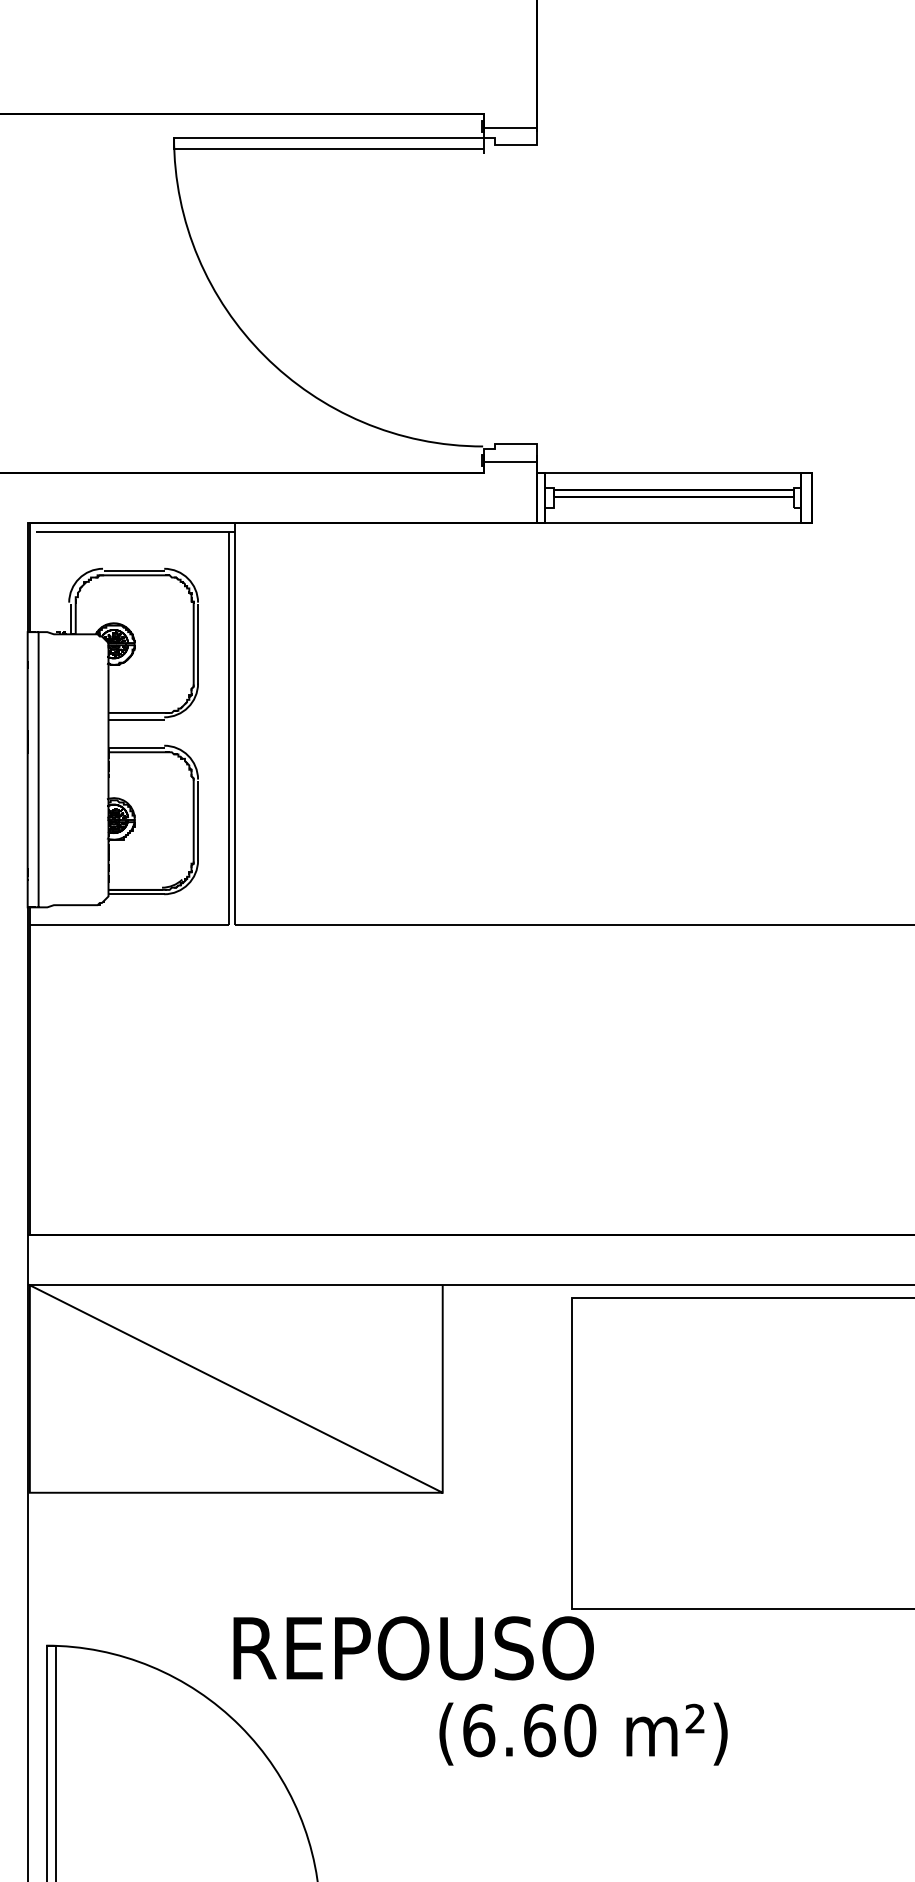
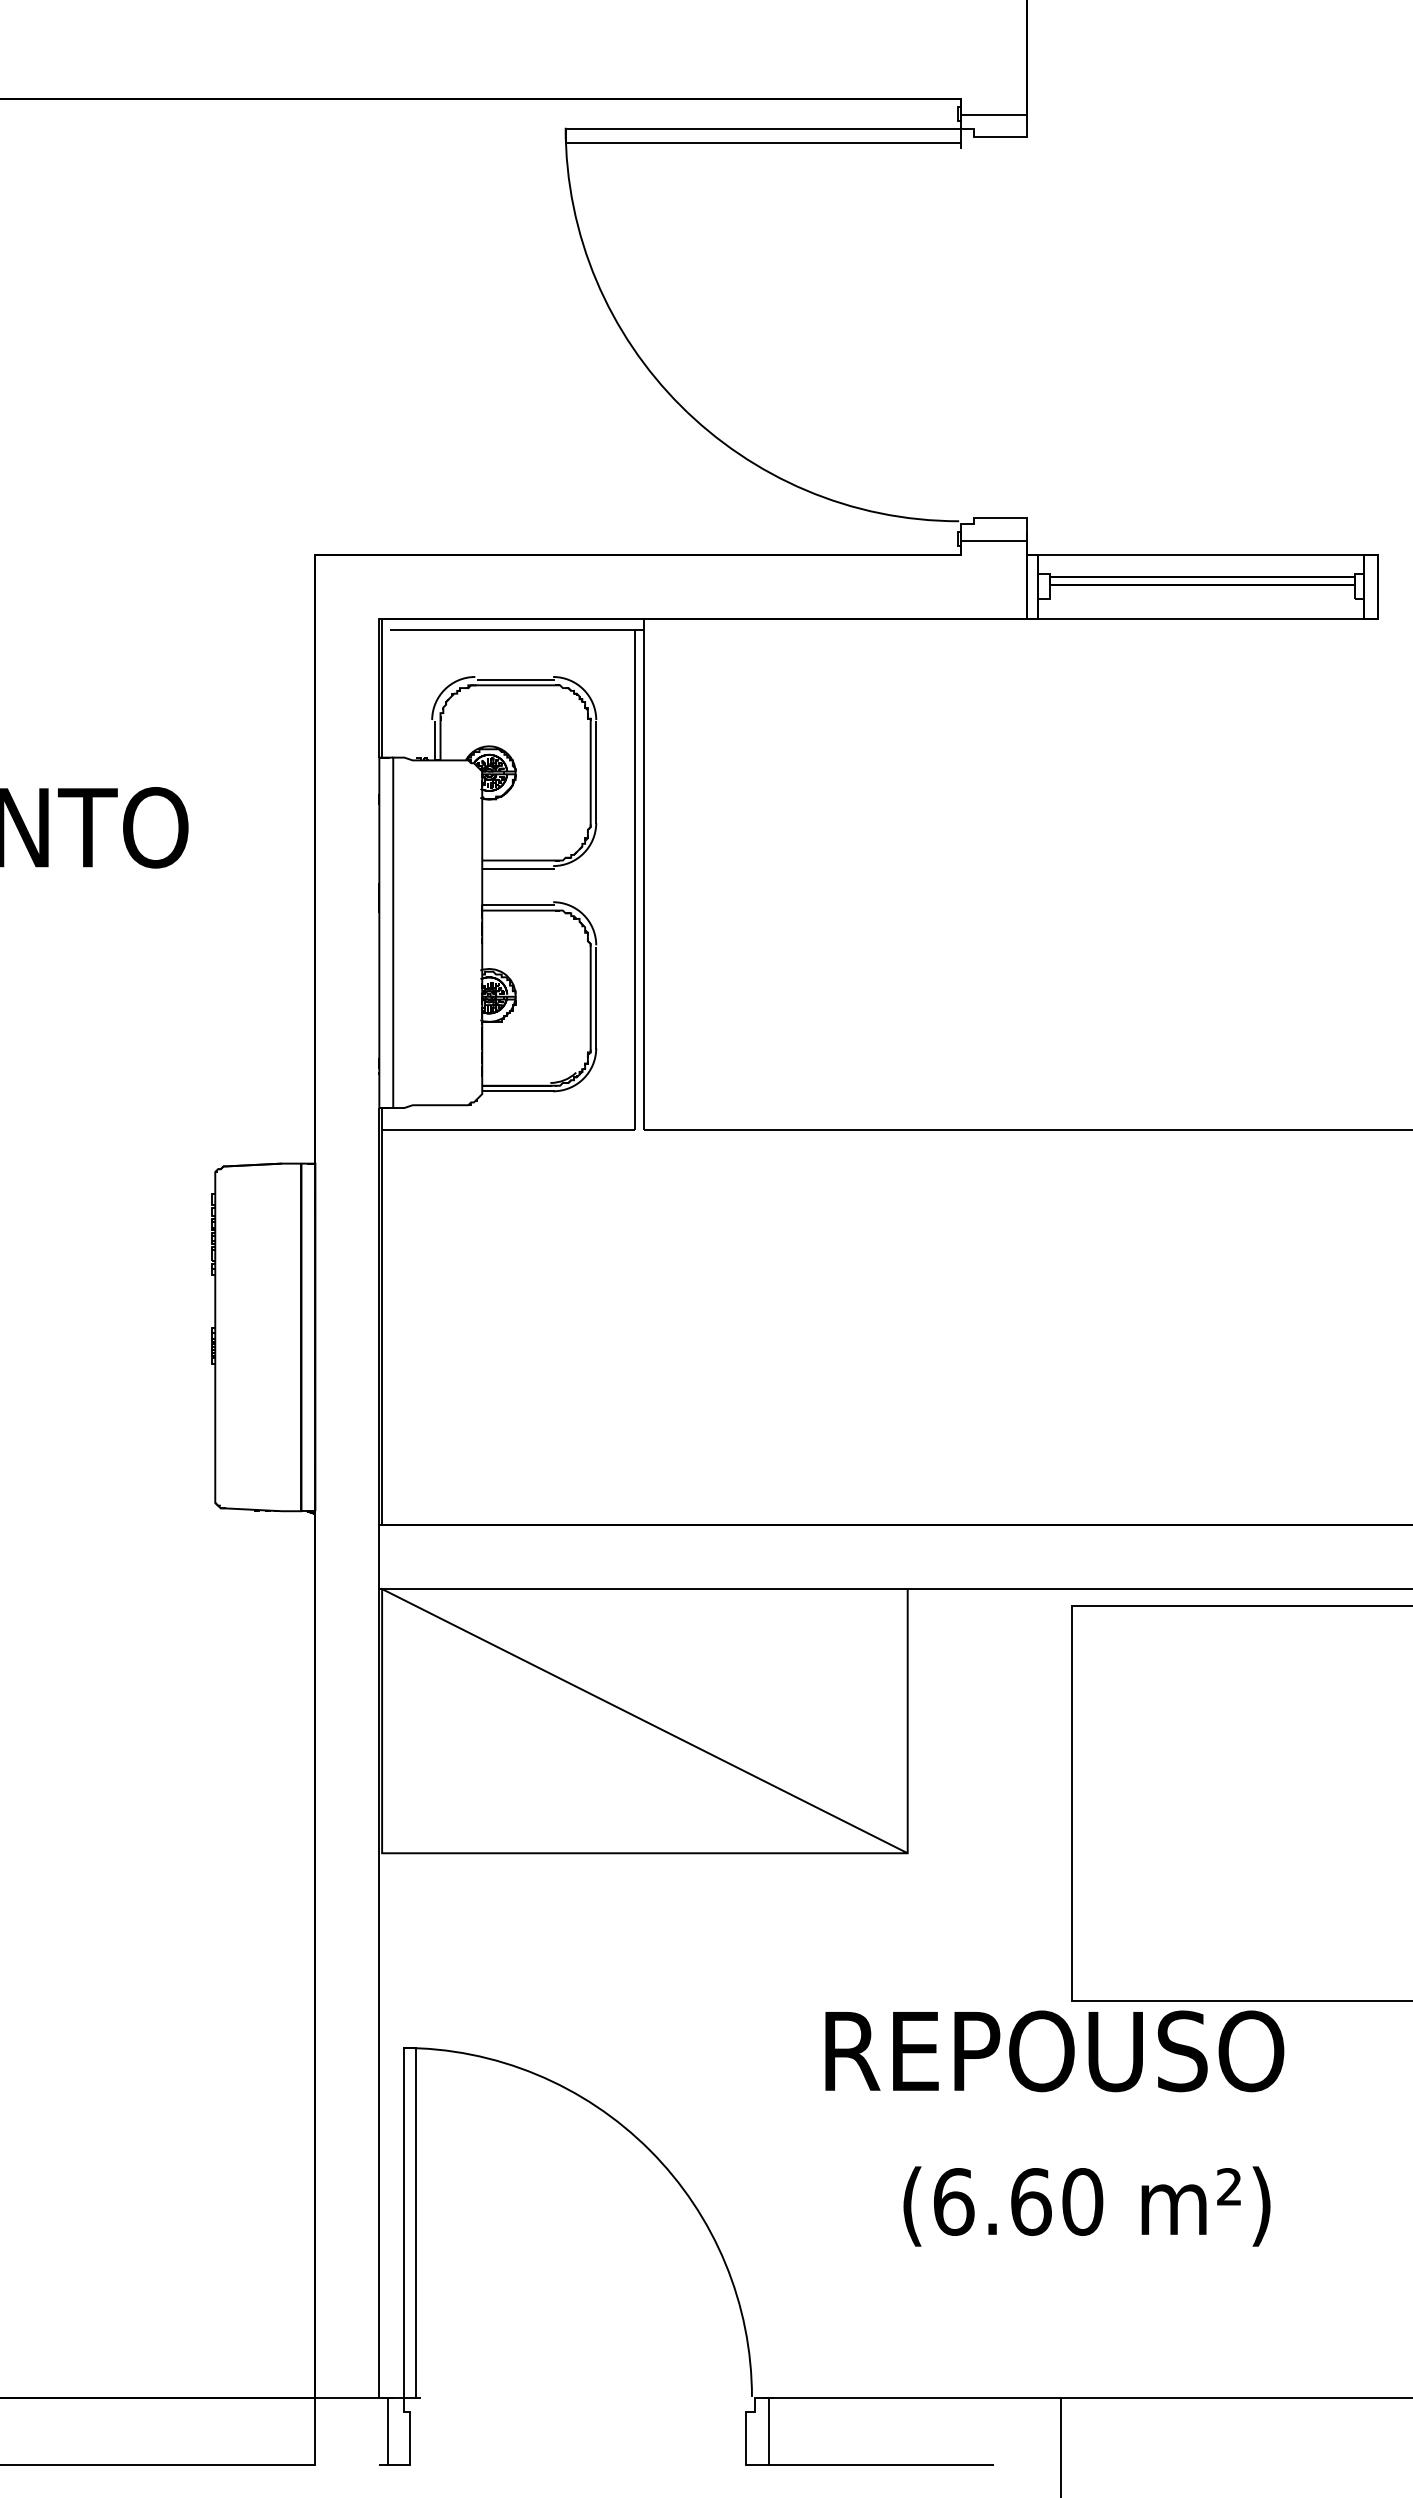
text: (413, 1648) -> (1054, 2051), moved
text: (583, 1734) -> (1086, 2206), moved

